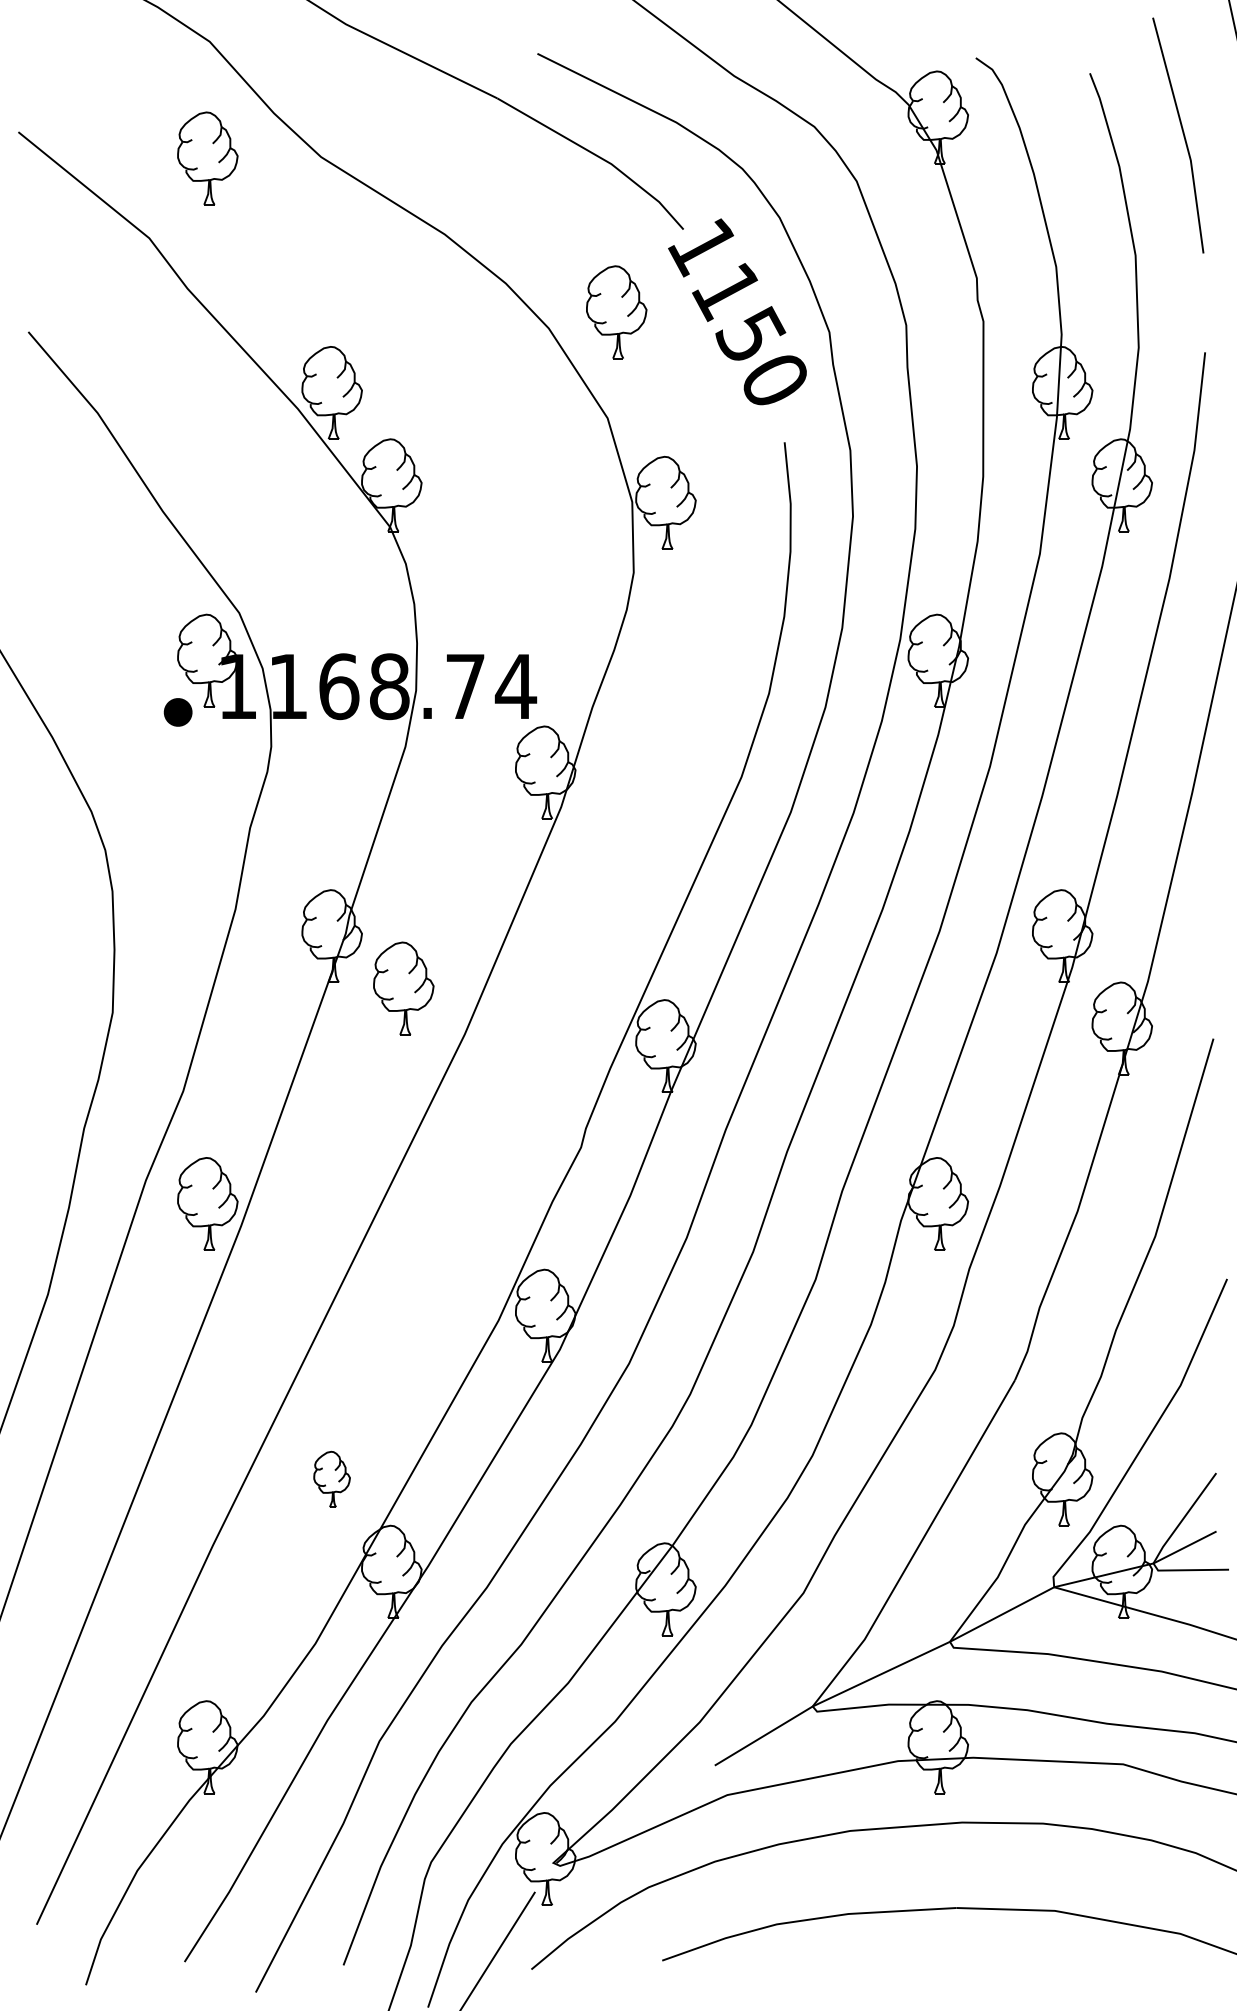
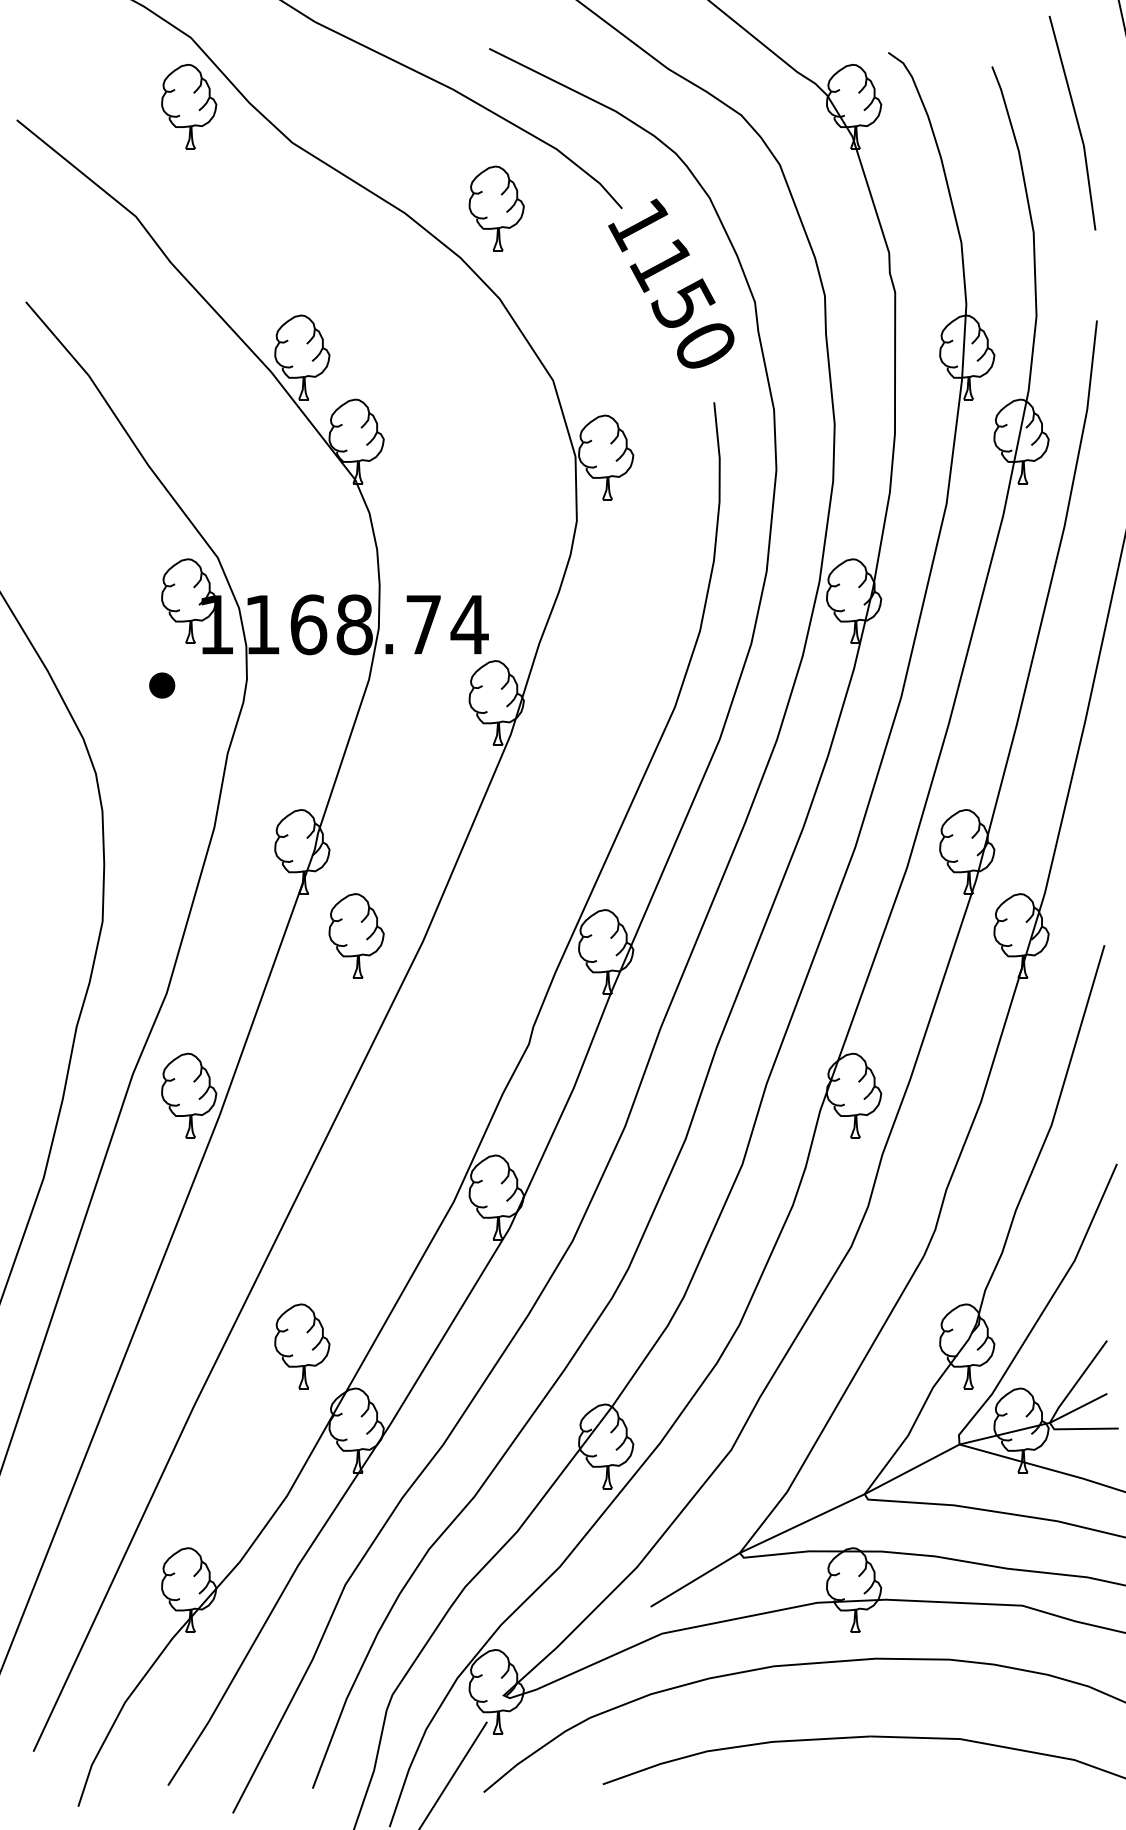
part: (207, 158) -> (188, 106), moved
part: (616, 312) -> (496, 208), moved
part: (177, 712) -> (161, 685), moved
part: (403, 988) -> (356, 935), moved
part: (331, 1479) -> (301, 1346), size x1.67

